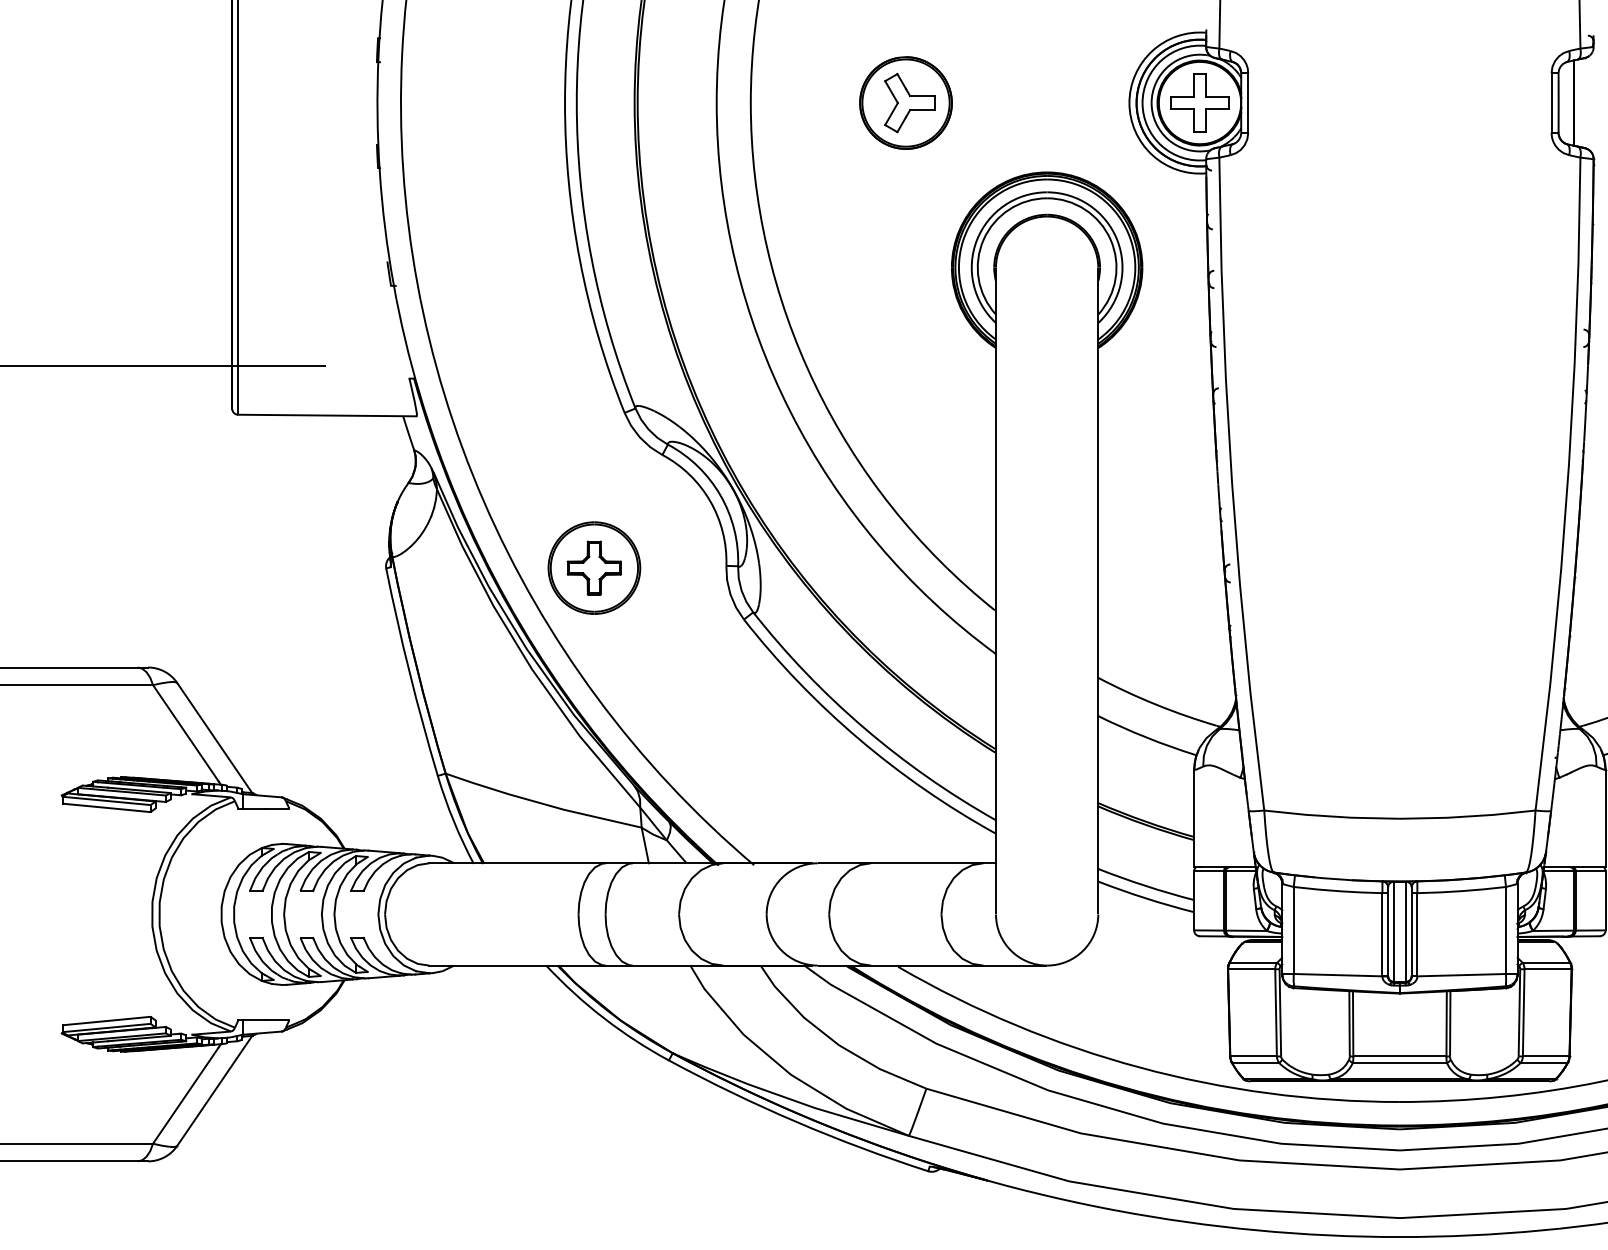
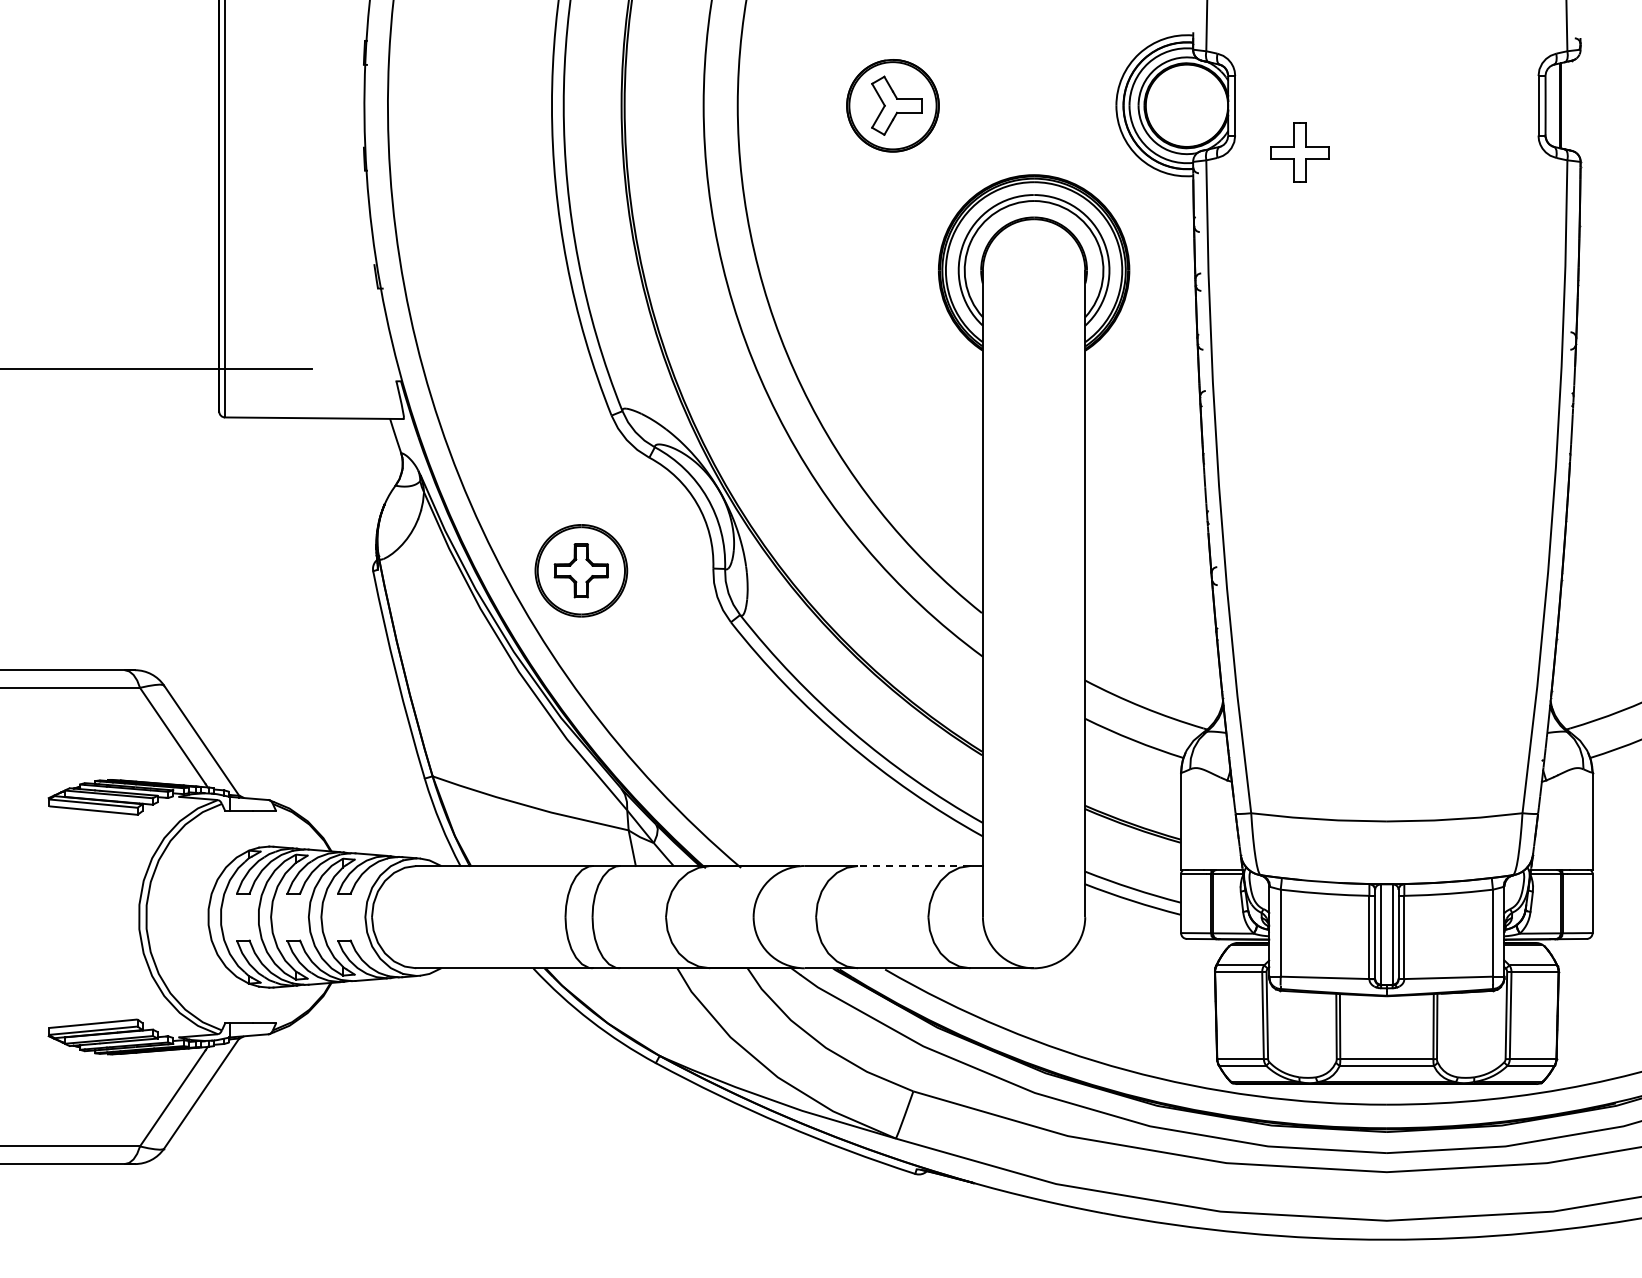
part: (1199, 102) -> (1299, 152), moved
line: (926, 862) -> (913, 865), solid -> dashed

